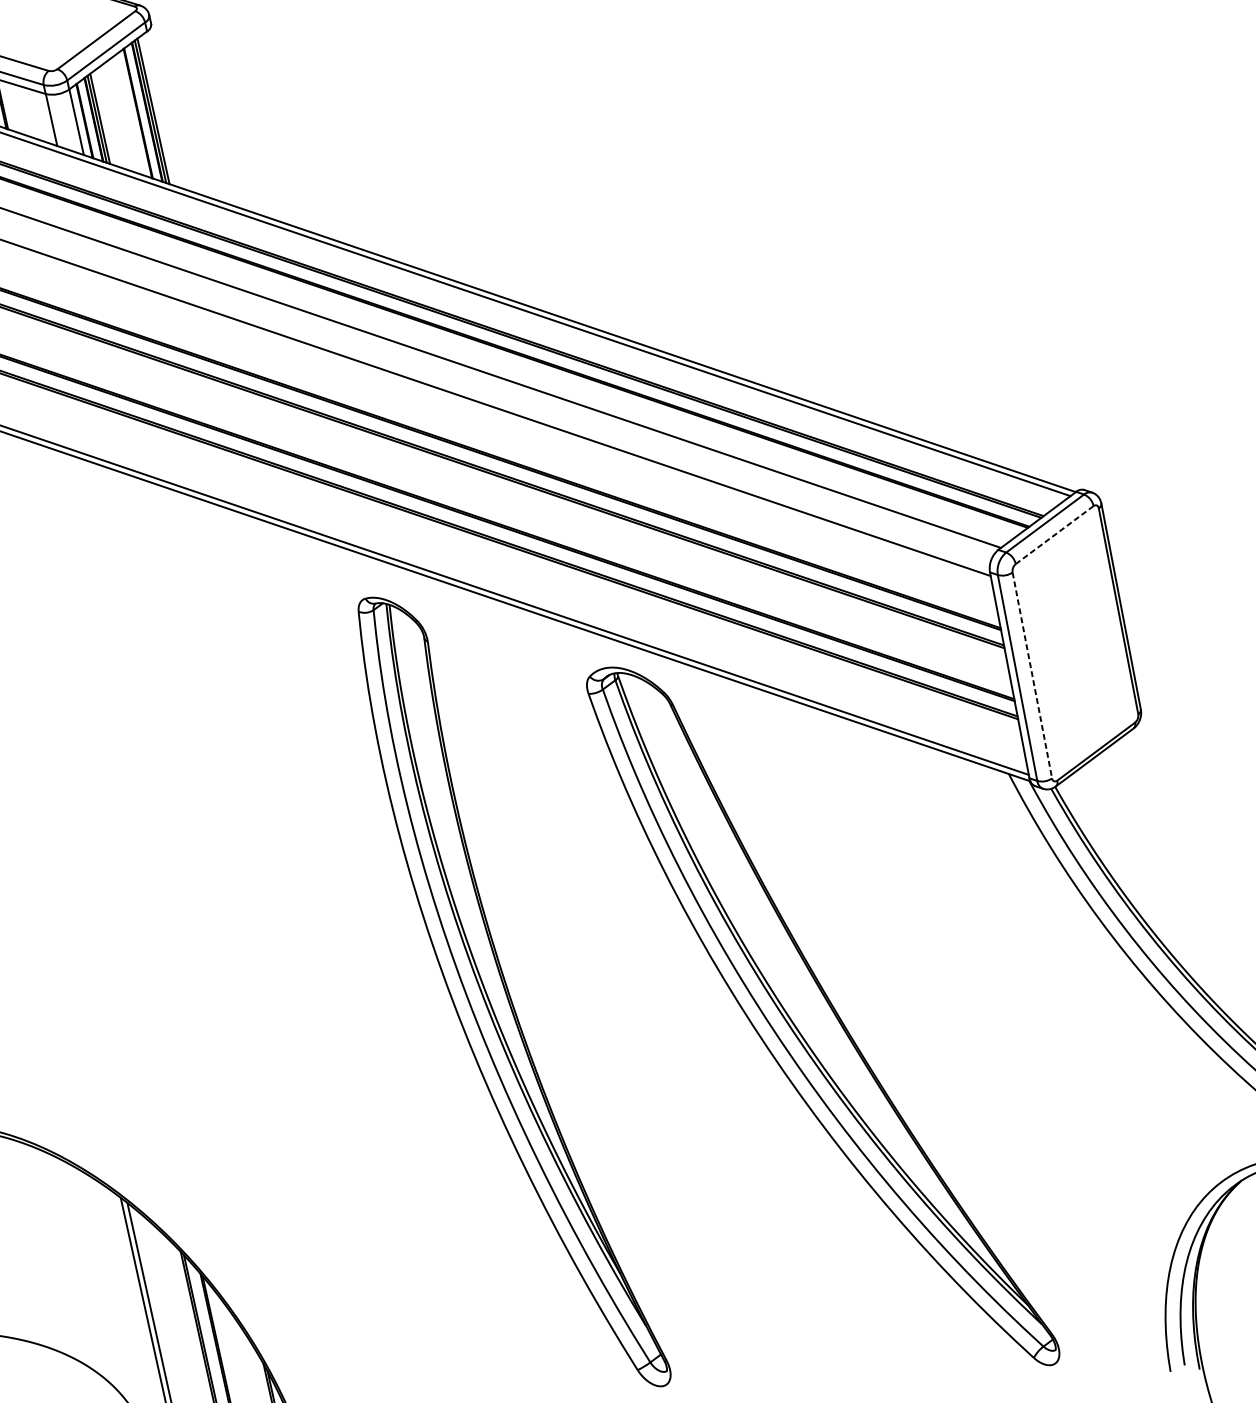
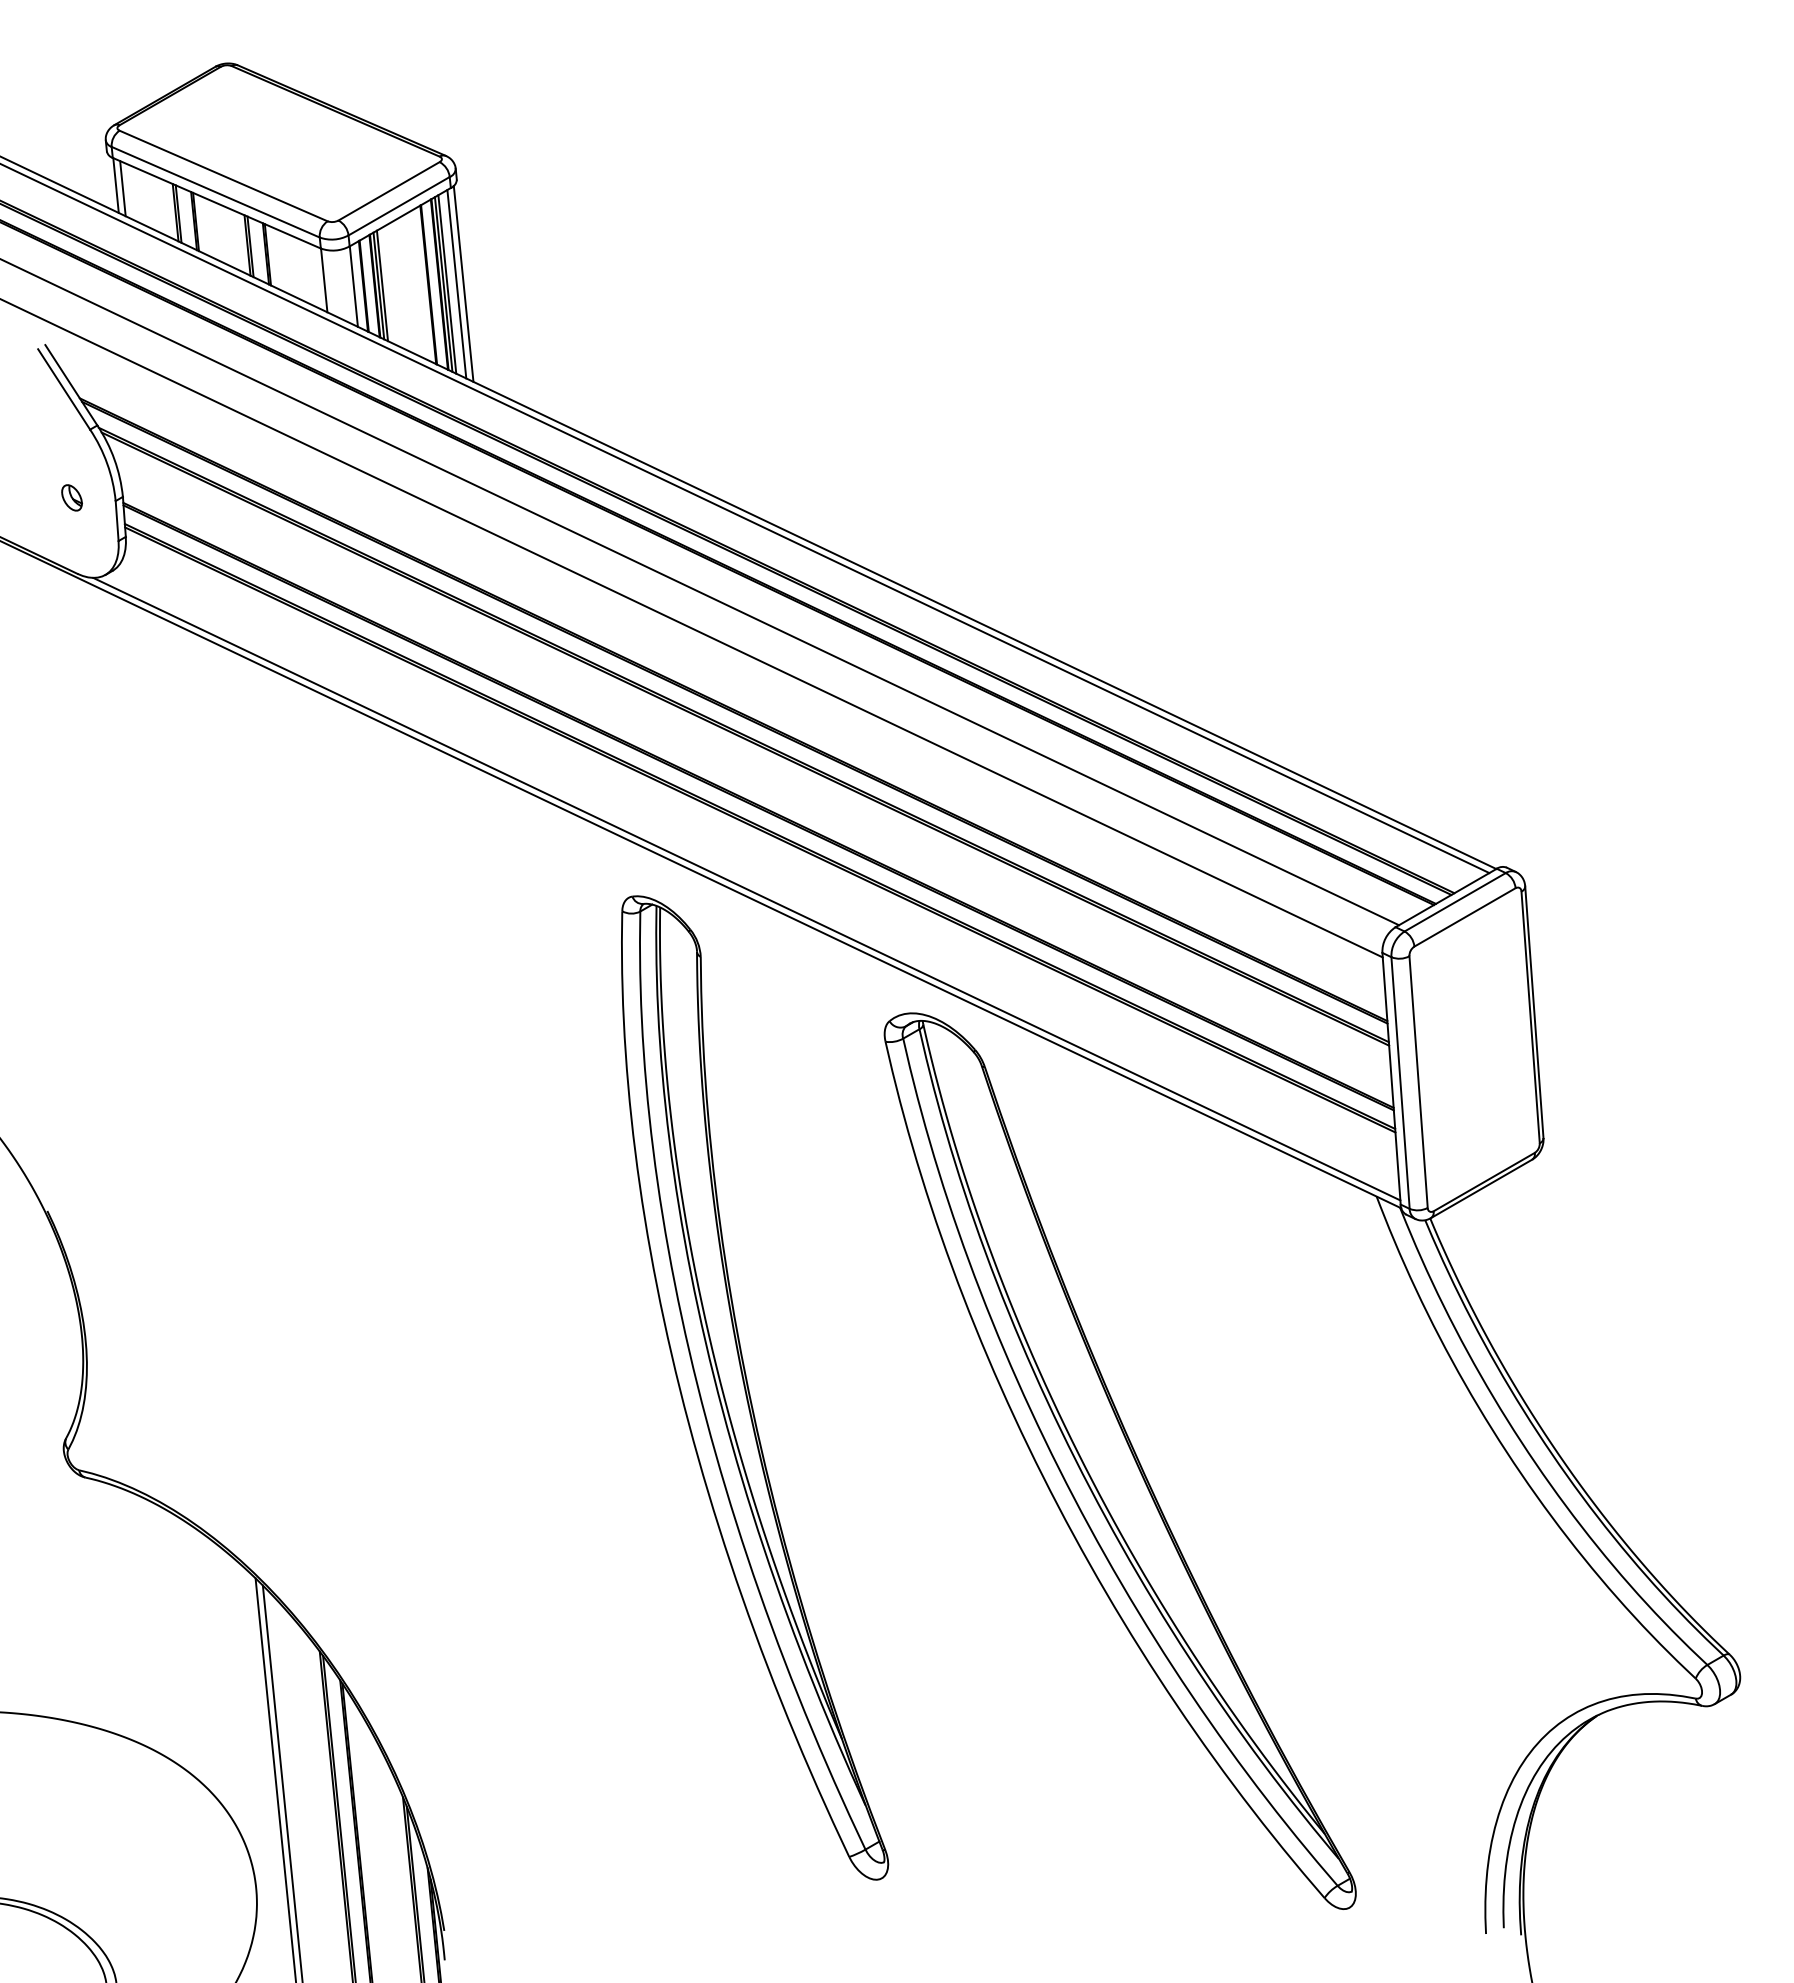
line: (161, 109) -> (456, 283), added
line: (166, 109) -> (463, 283), added
line: (1054, 535) -> (1464, 917), dashed -> solid
line: (1032, 675) -> (1418, 1082), dashed -> solid

